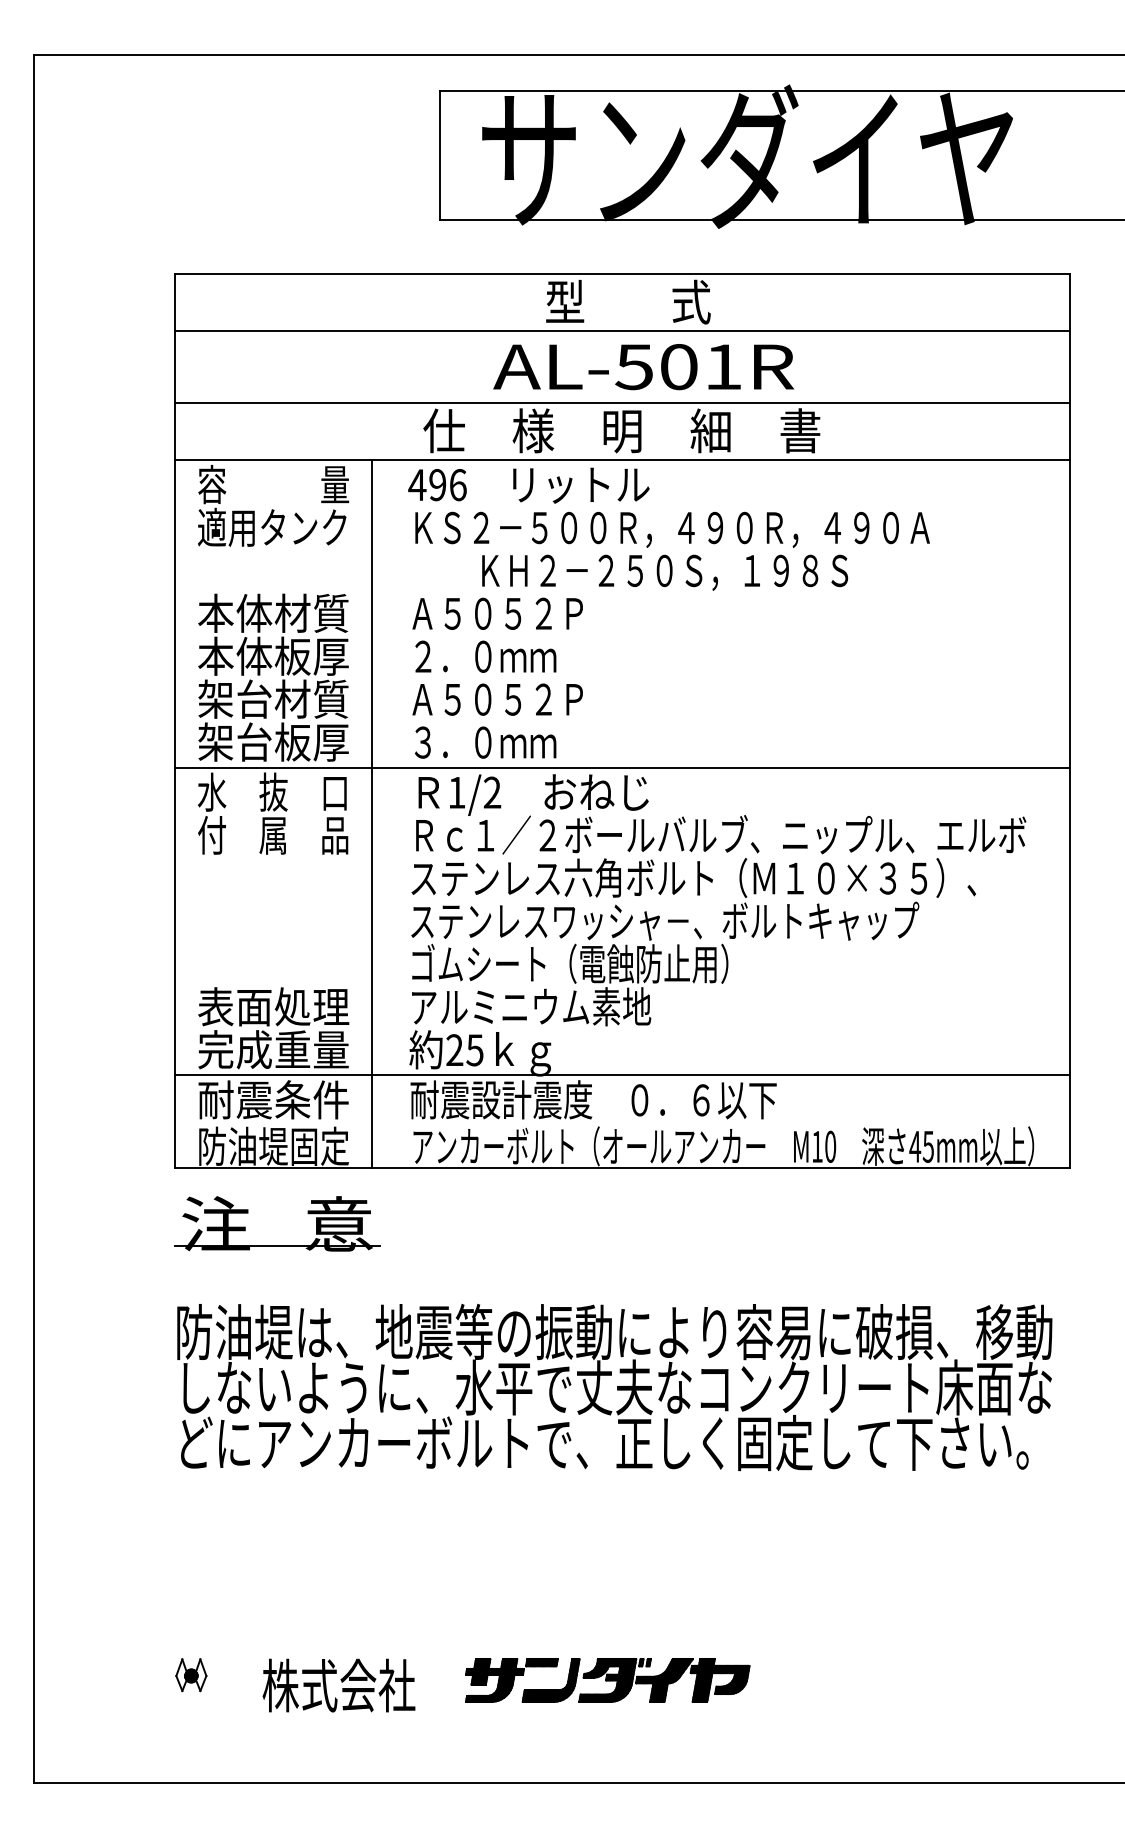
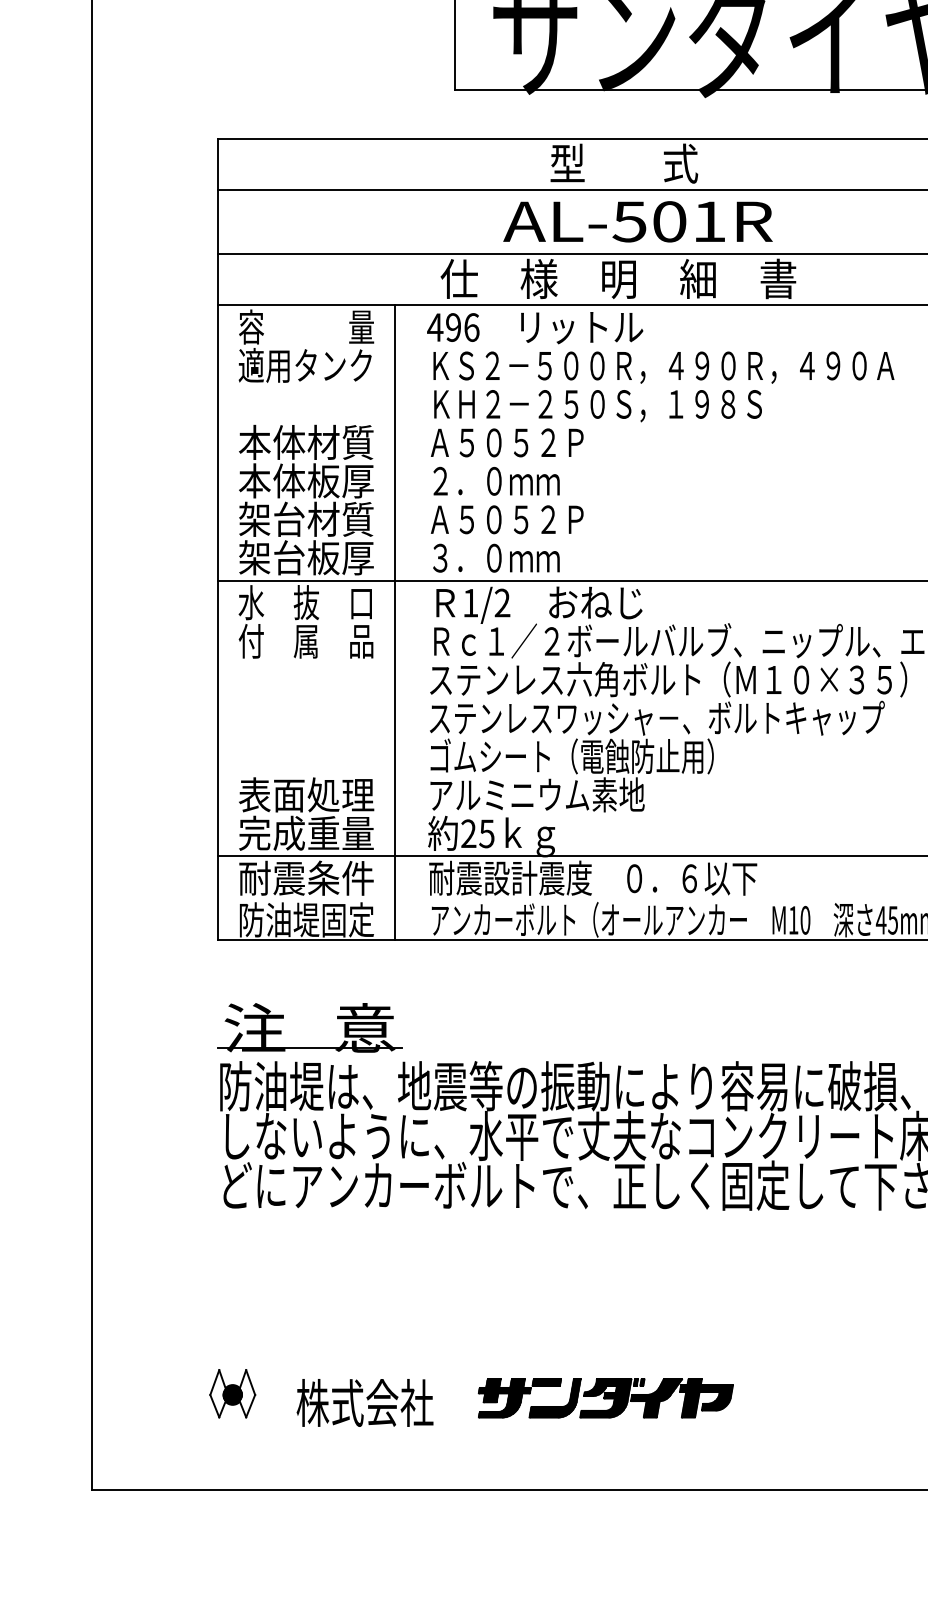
text: (665, 572) -> (598, 405), moved
part: (277, 1245) -> (309, 1047), moved
part: (191, 1674) -> (232, 1393), size x1.67

